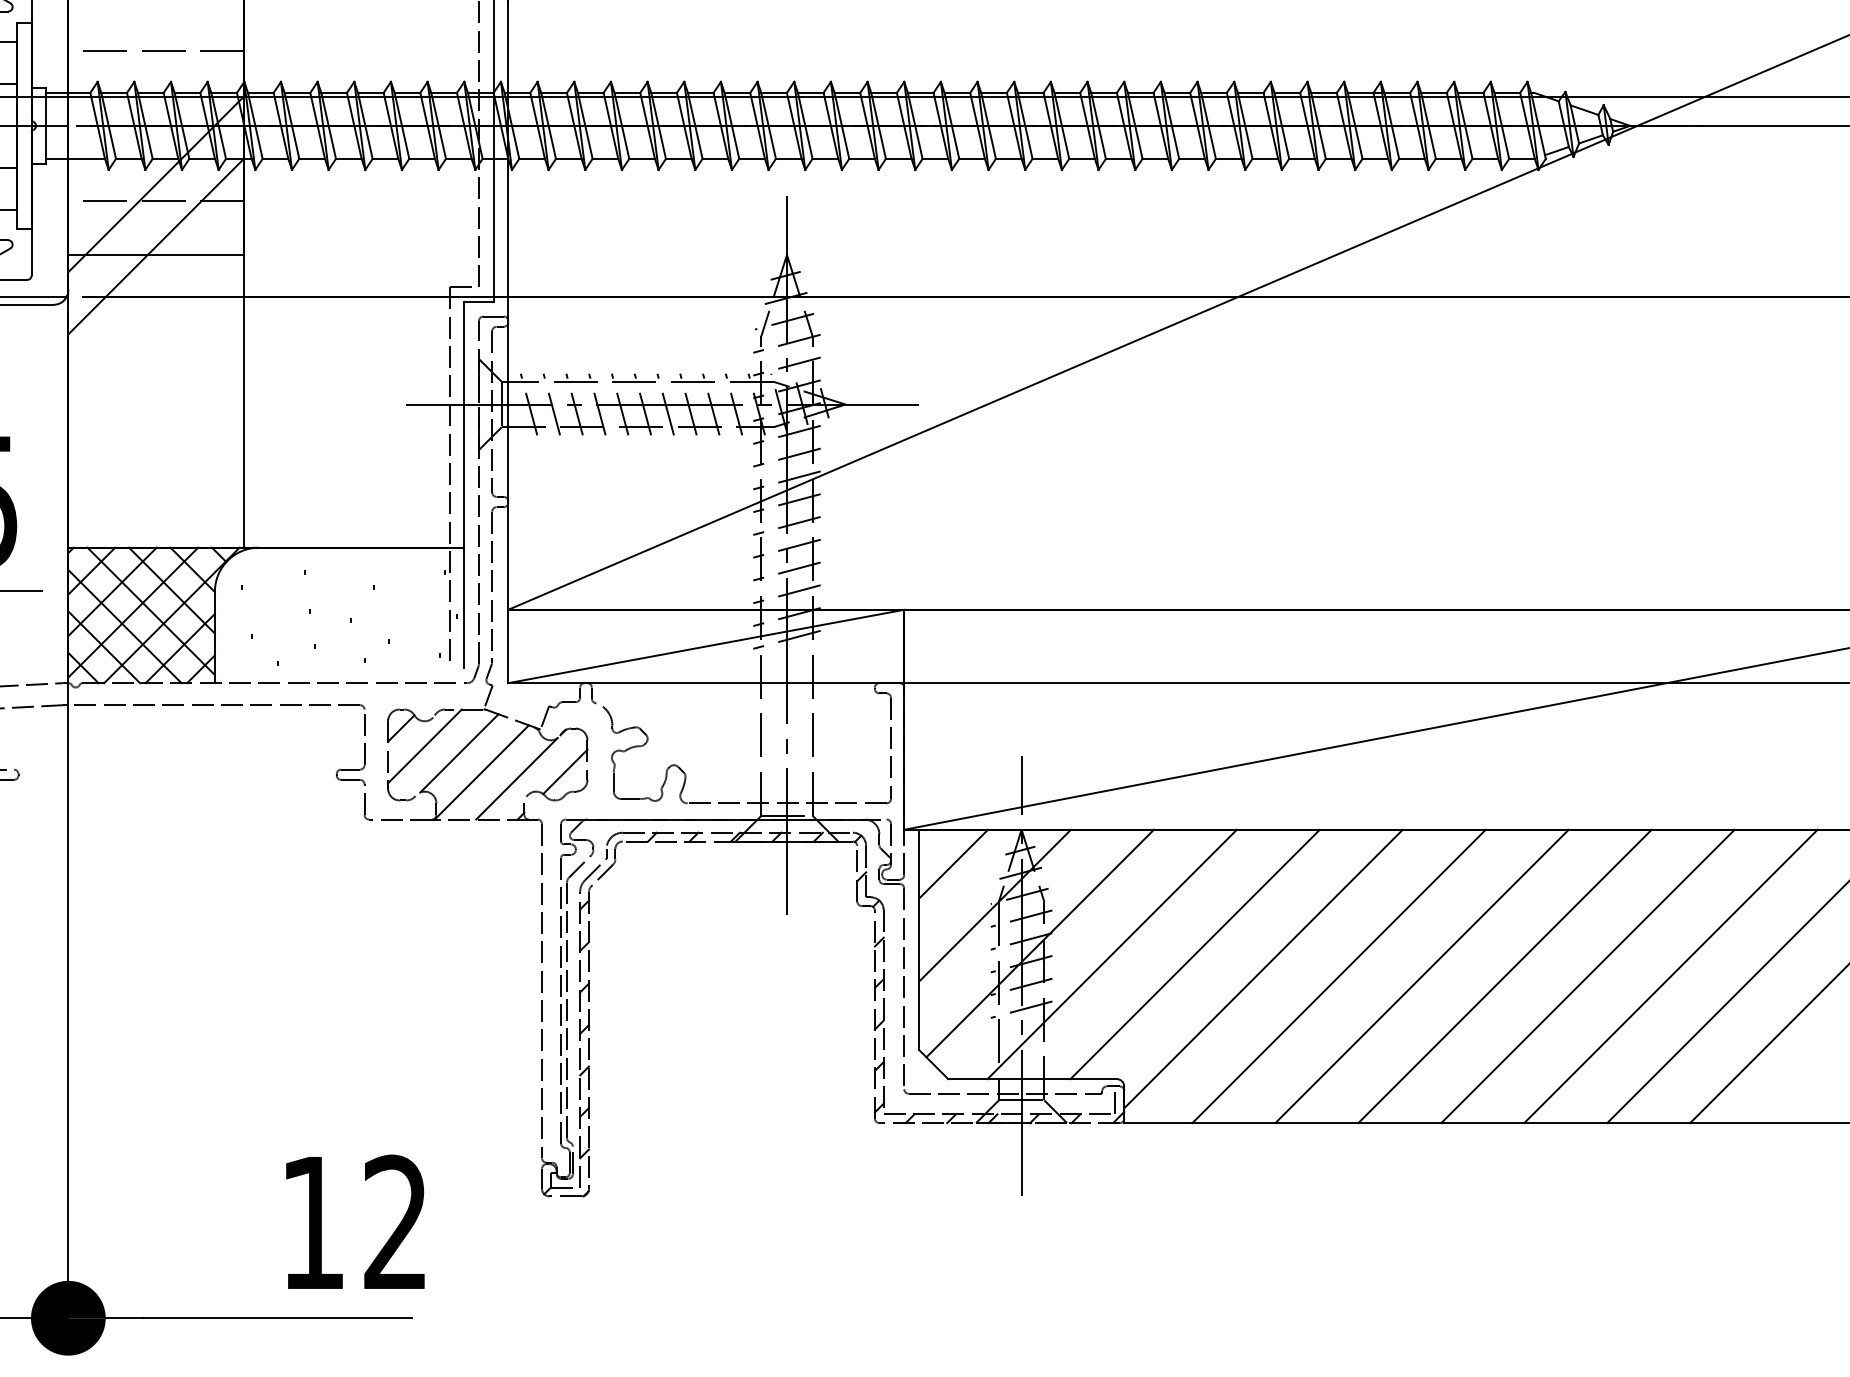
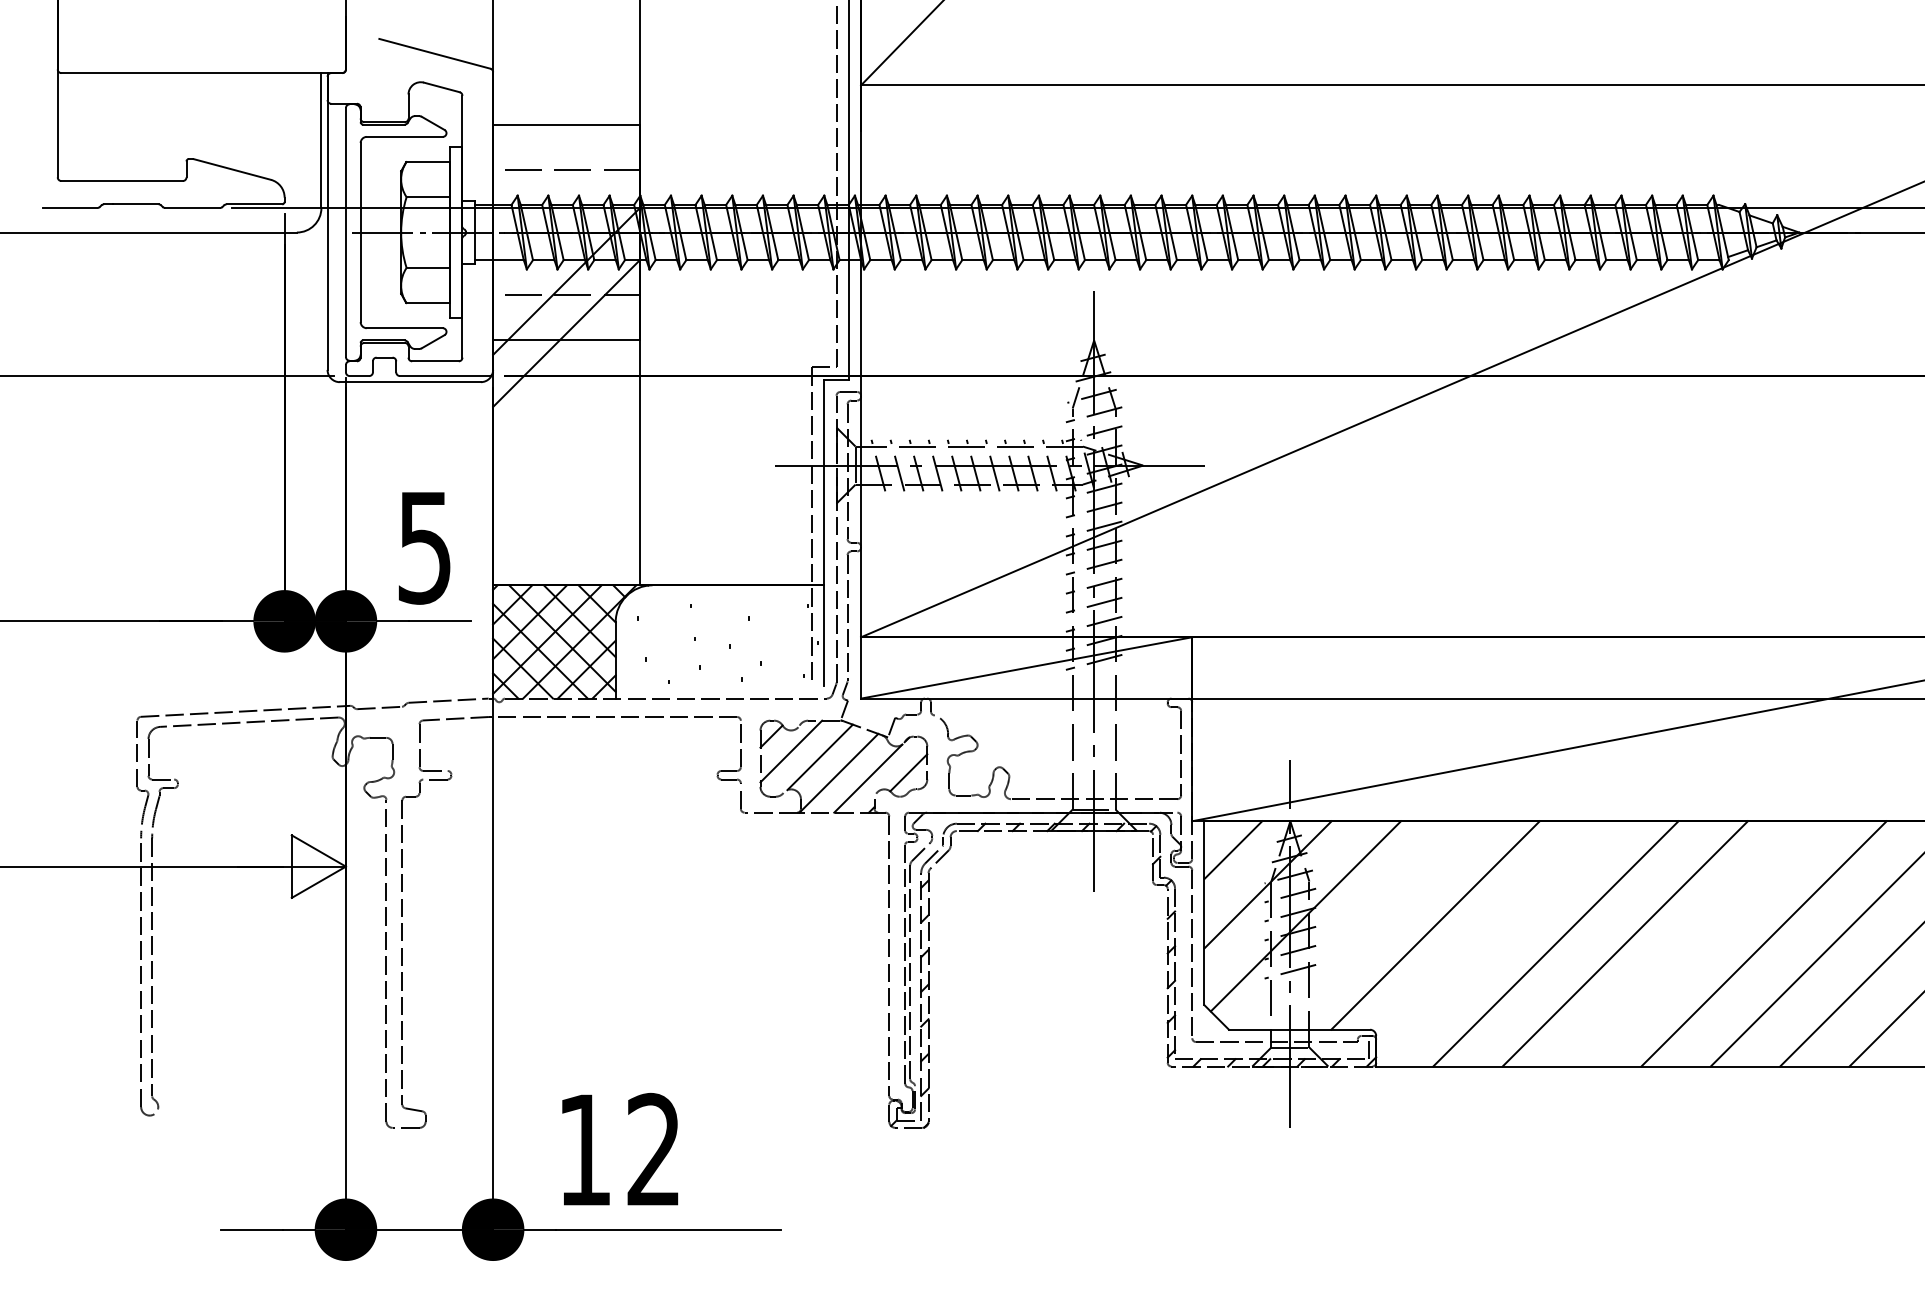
line: (1111, 954) -> (1365, 925), removed
line: (1263, 968) -> (1492, 937), removed
line: (1504, 975) -> (1694, 943), removed
text: (355, 1221) -> (620, 1148), moved

